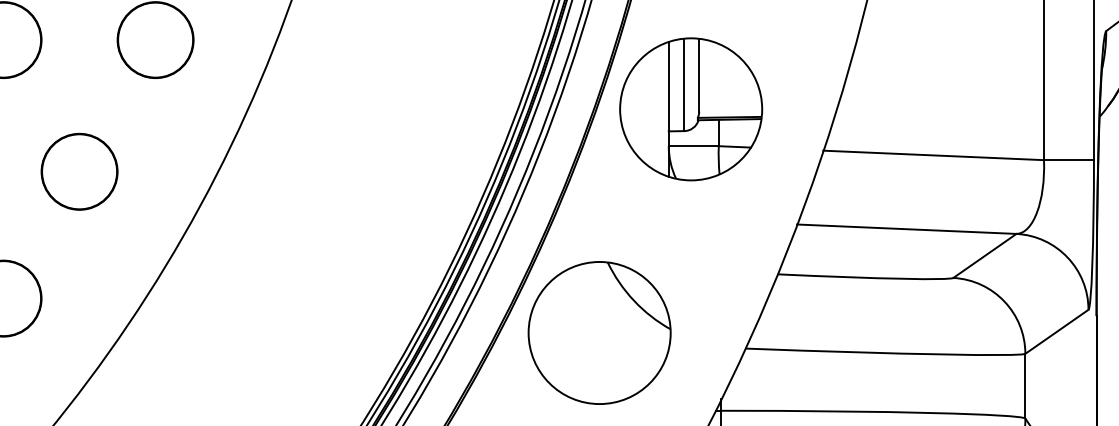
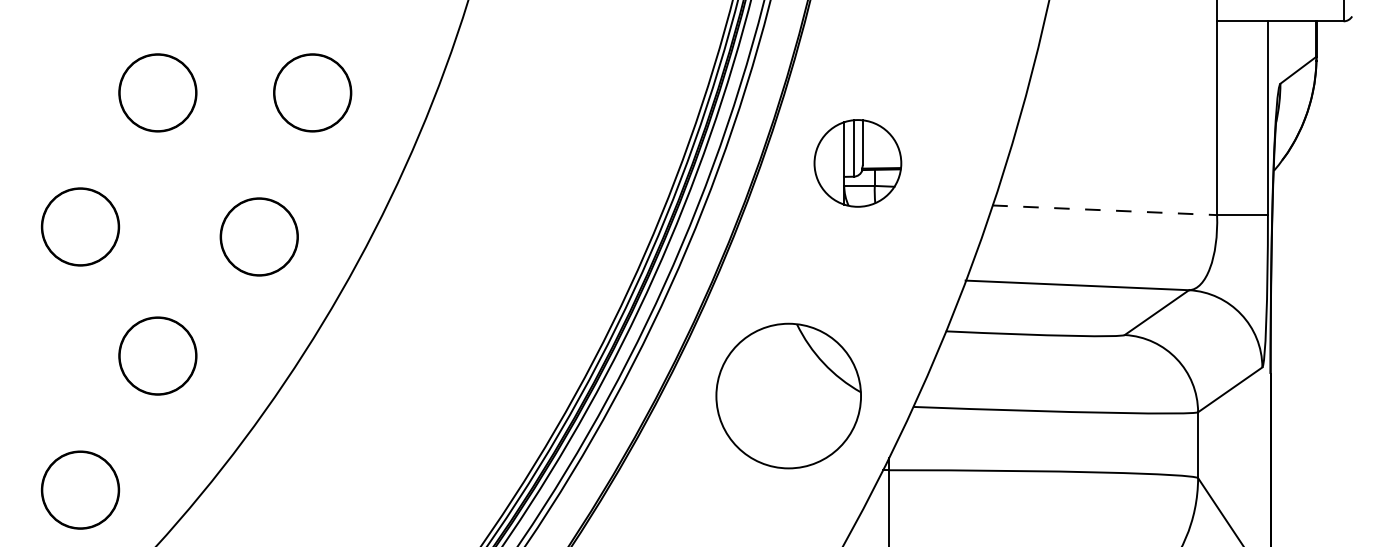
part: (690, 109) -> (857, 163), size x0.6
line: (934, 155) -> (1105, 210), solid -> dashed
circle: (78, 171) -> (258, 236), moved
part: (599, 332) -> (788, 395), moved

